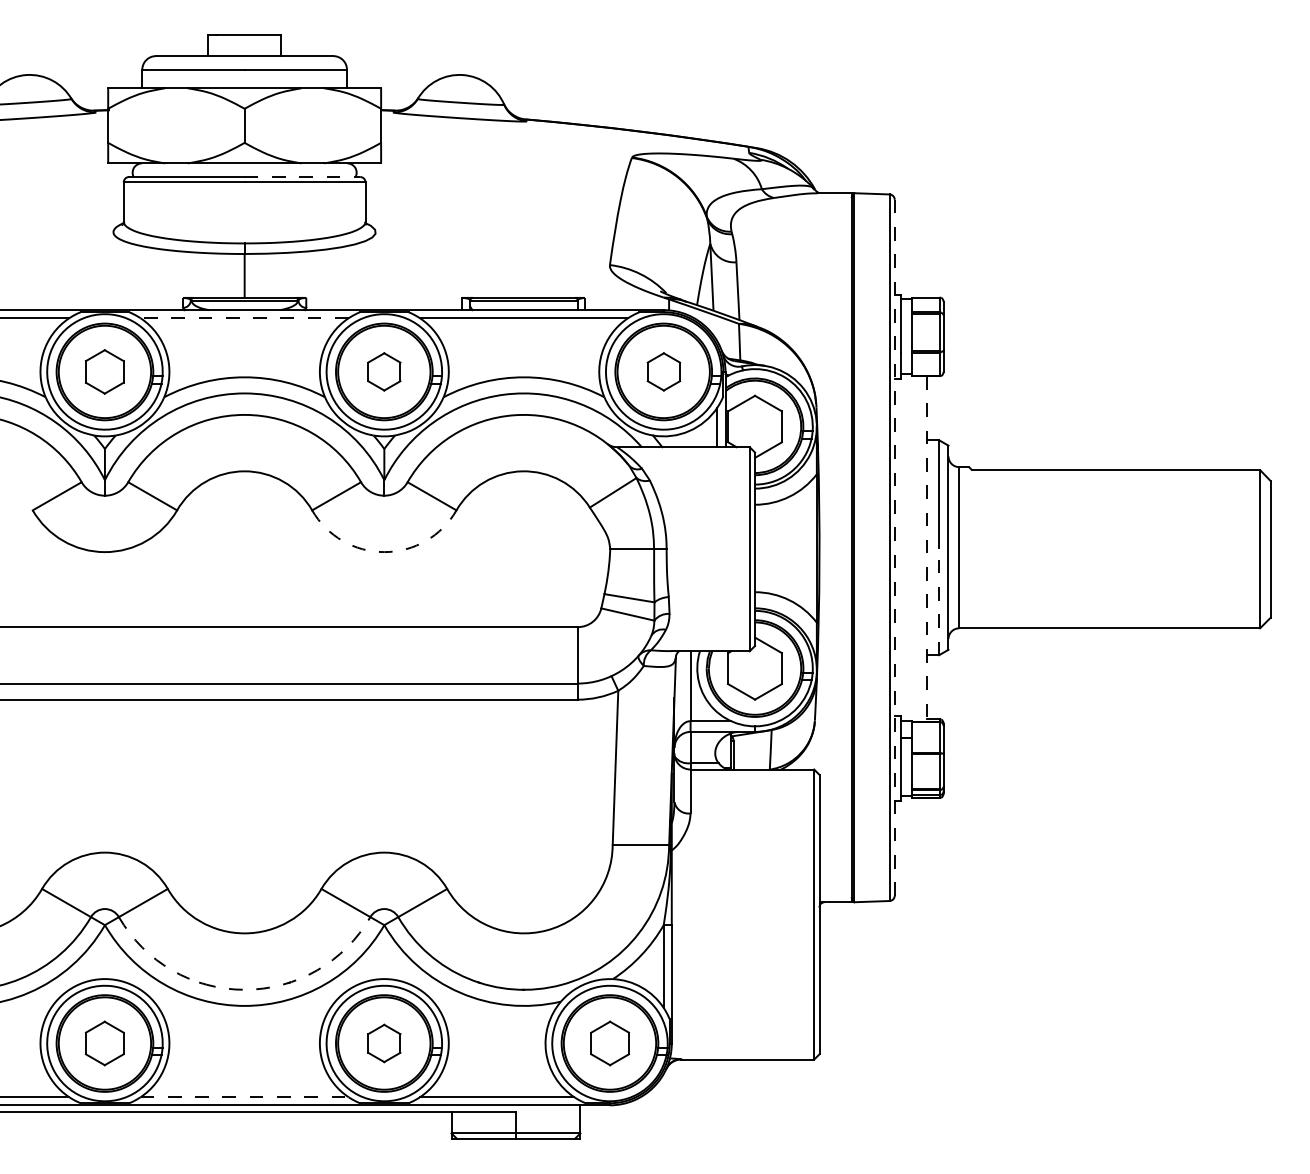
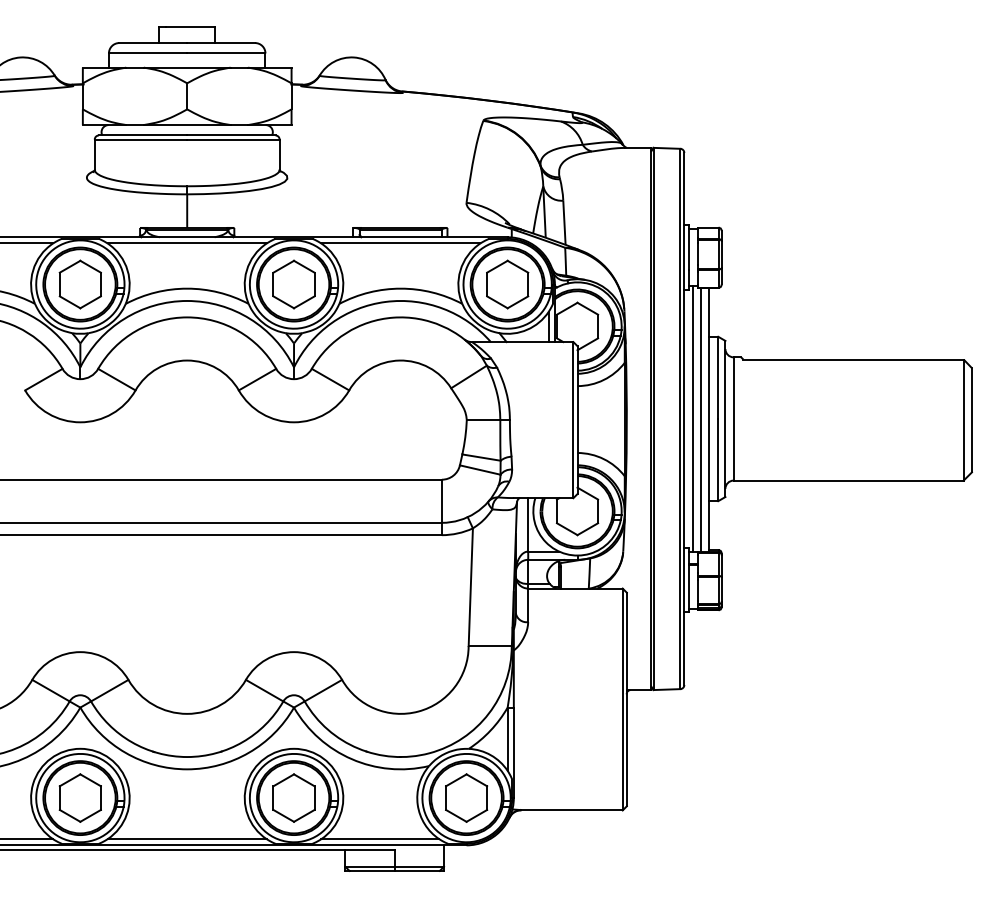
line: (302, 177) -> (231, 135), dashed -> solid
line: (245, 318) -> (187, 243), dashed -> solid
part: (103, 371) -> (79, 284), size x1.43
part: (383, 371) -> (293, 284), size x1.67
part: (663, 371) -> (507, 284), size x1.67
line: (905, 547) -> (692, 418), added
line: (894, 548) -> (684, 419), dashed -> solid
line: (915, 548) -> (700, 419), added
line: (926, 549) -> (708, 420), dashed -> solid
arc: (384, 552) -> (294, 422), dashed -> solid
line: (939, 600) -> (718, 459), dashed -> solid
arc: (245, 990) -> (187, 757), dashed -> solid
part: (103, 1042) -> (79, 797), size x1.43
part: (383, 1042) -> (293, 797), size x1.67
part: (609, 1042) -> (466, 797), size x1.43
line: (245, 1097) -> (187, 839), dashed -> solid

